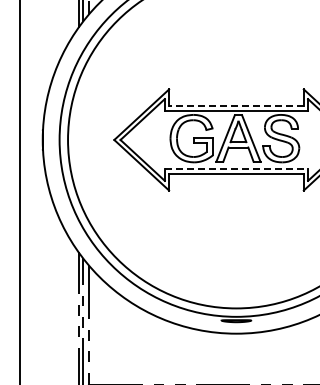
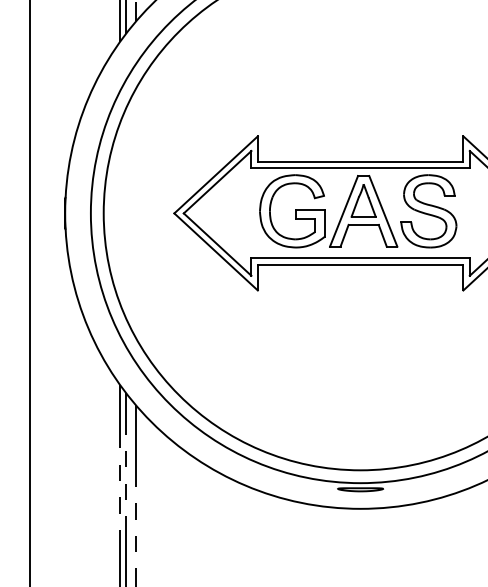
line: (235, 106) -> (359, 162), dashed -> solid
line: (236, 169) -> (360, 258), dashed -> solid

